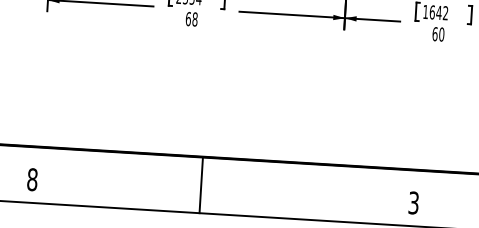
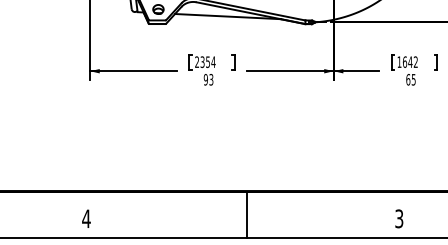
text: (191, 18) -> (208, 79), 68 -> 93
text: (441, 34) -> (413, 79), 60 -> 65
text: (32, 179) -> (86, 218), 8 -> 4
line: (201, 184) -> (246, 214), moved

